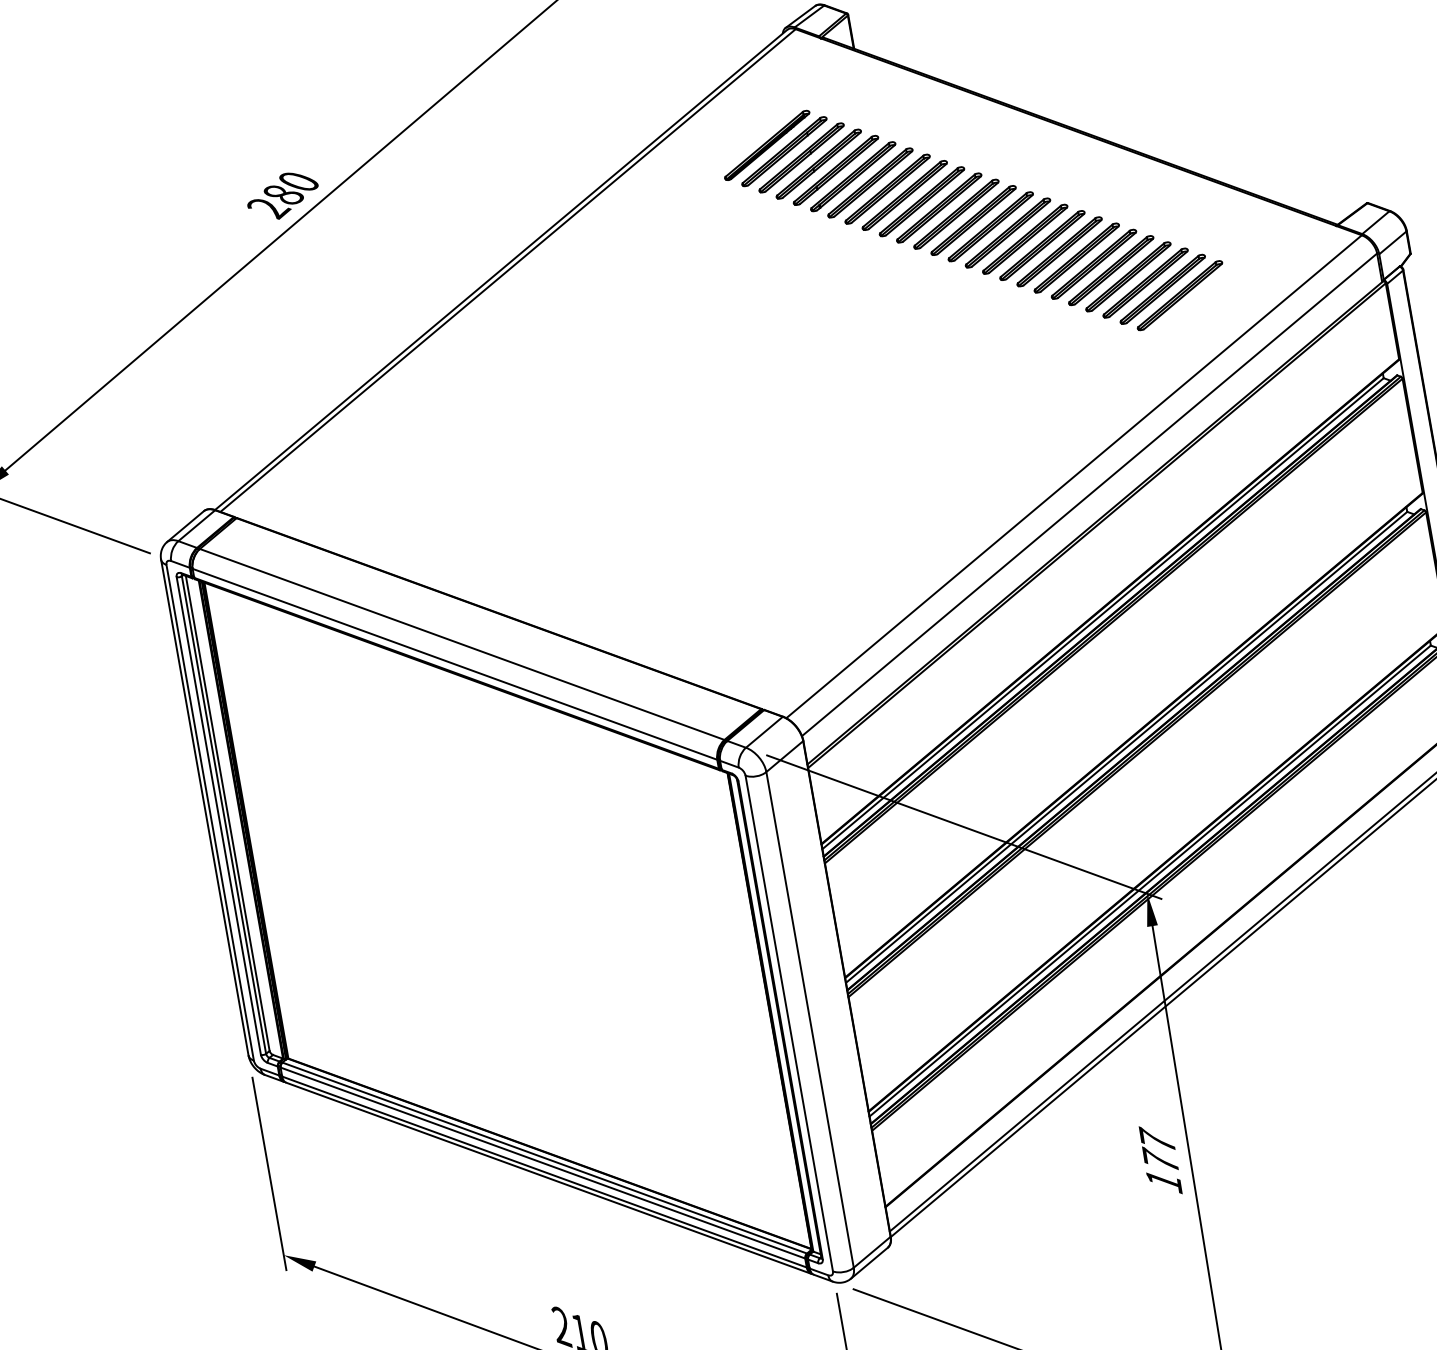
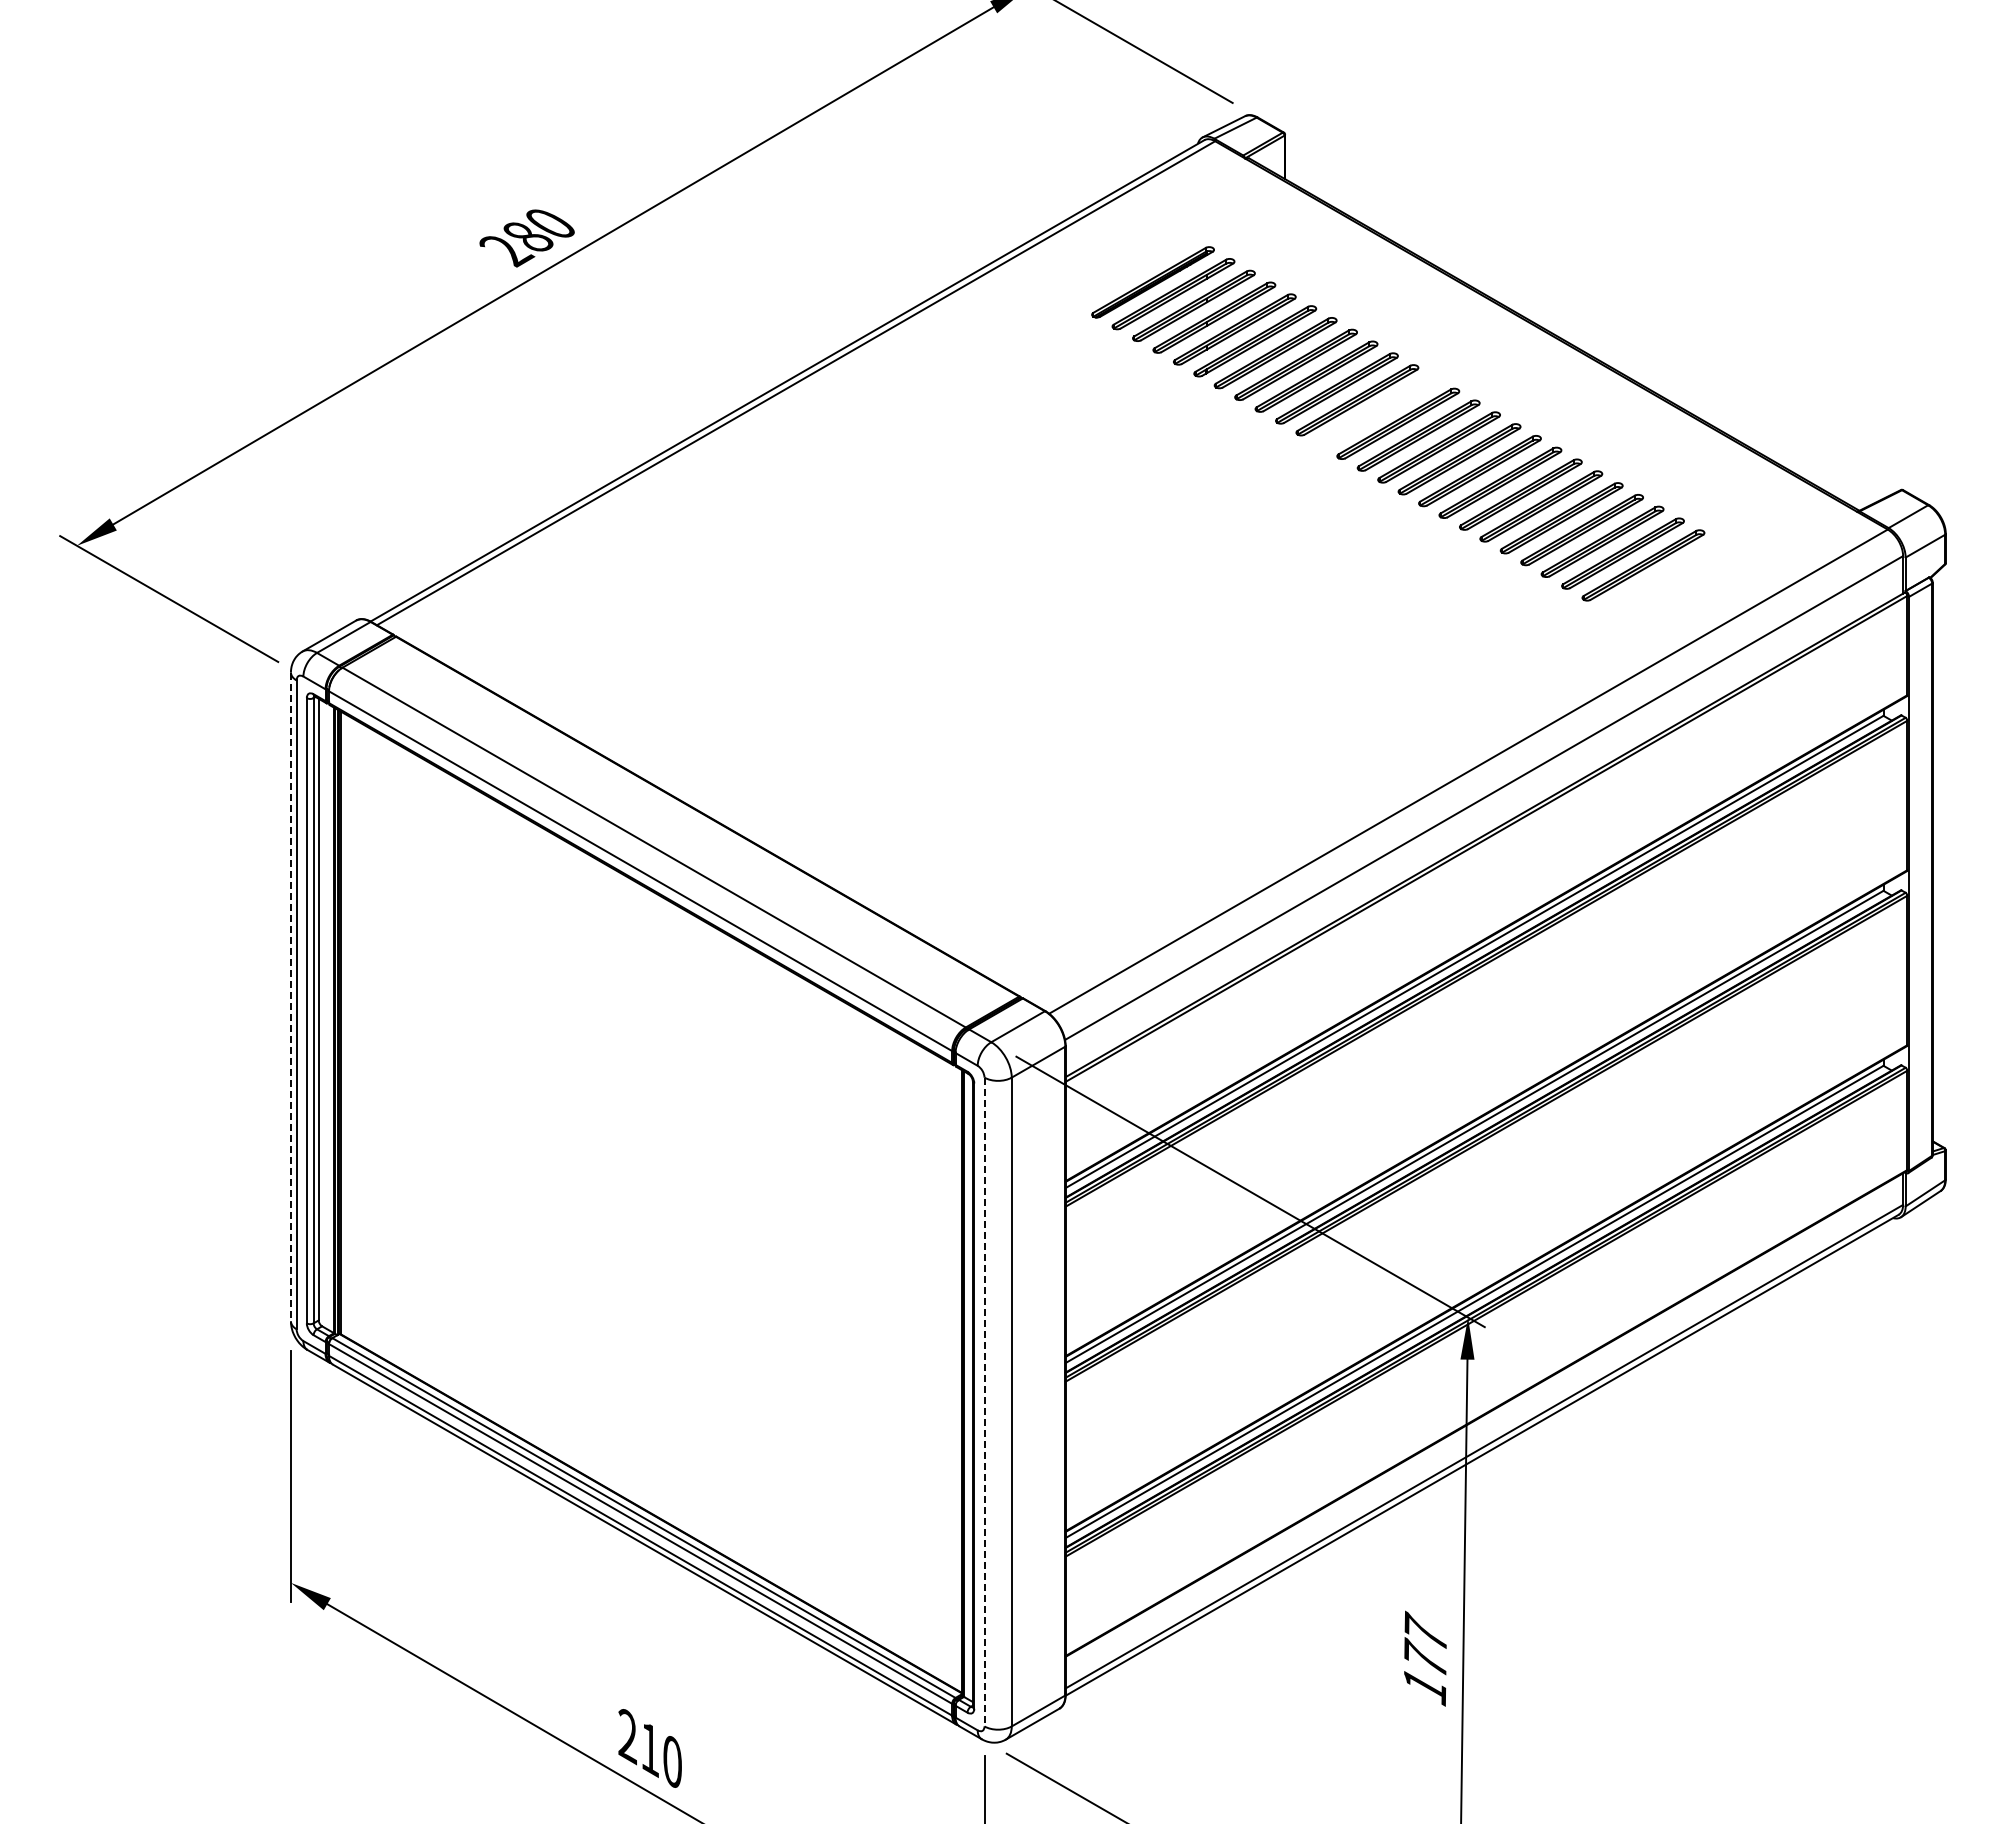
part: (956, 214) -> (1377, 412), removed
line: (204, 807) -> (290, 997), solid -> dashed
line: (789, 1023) -> (984, 1402), solid -> dashed

